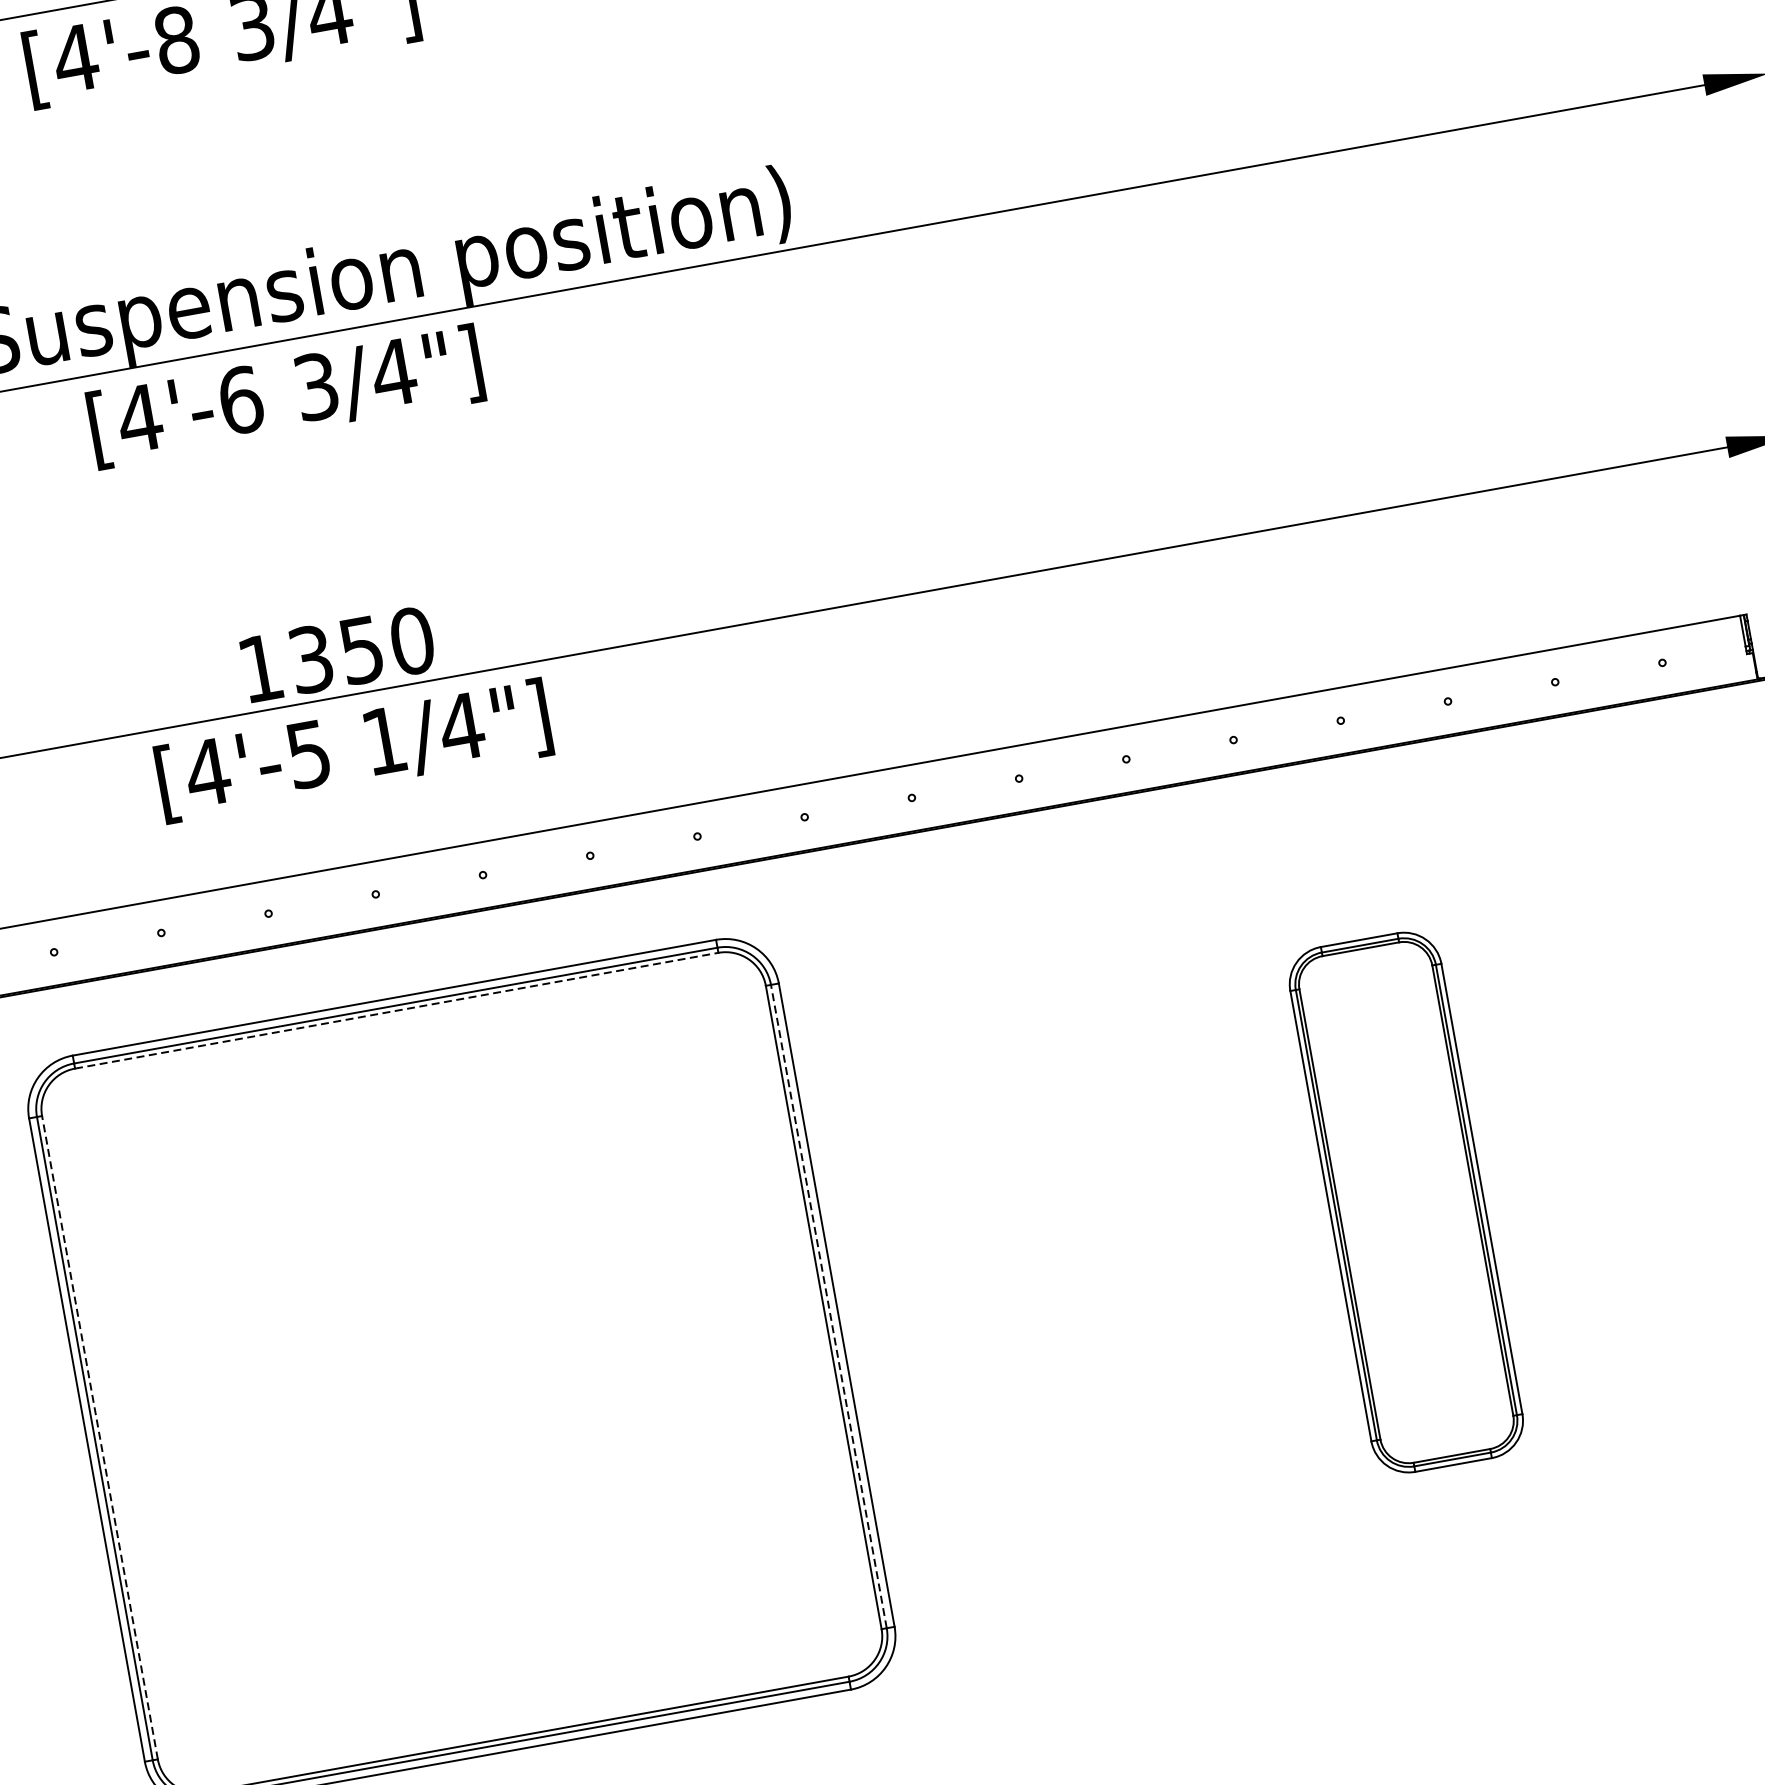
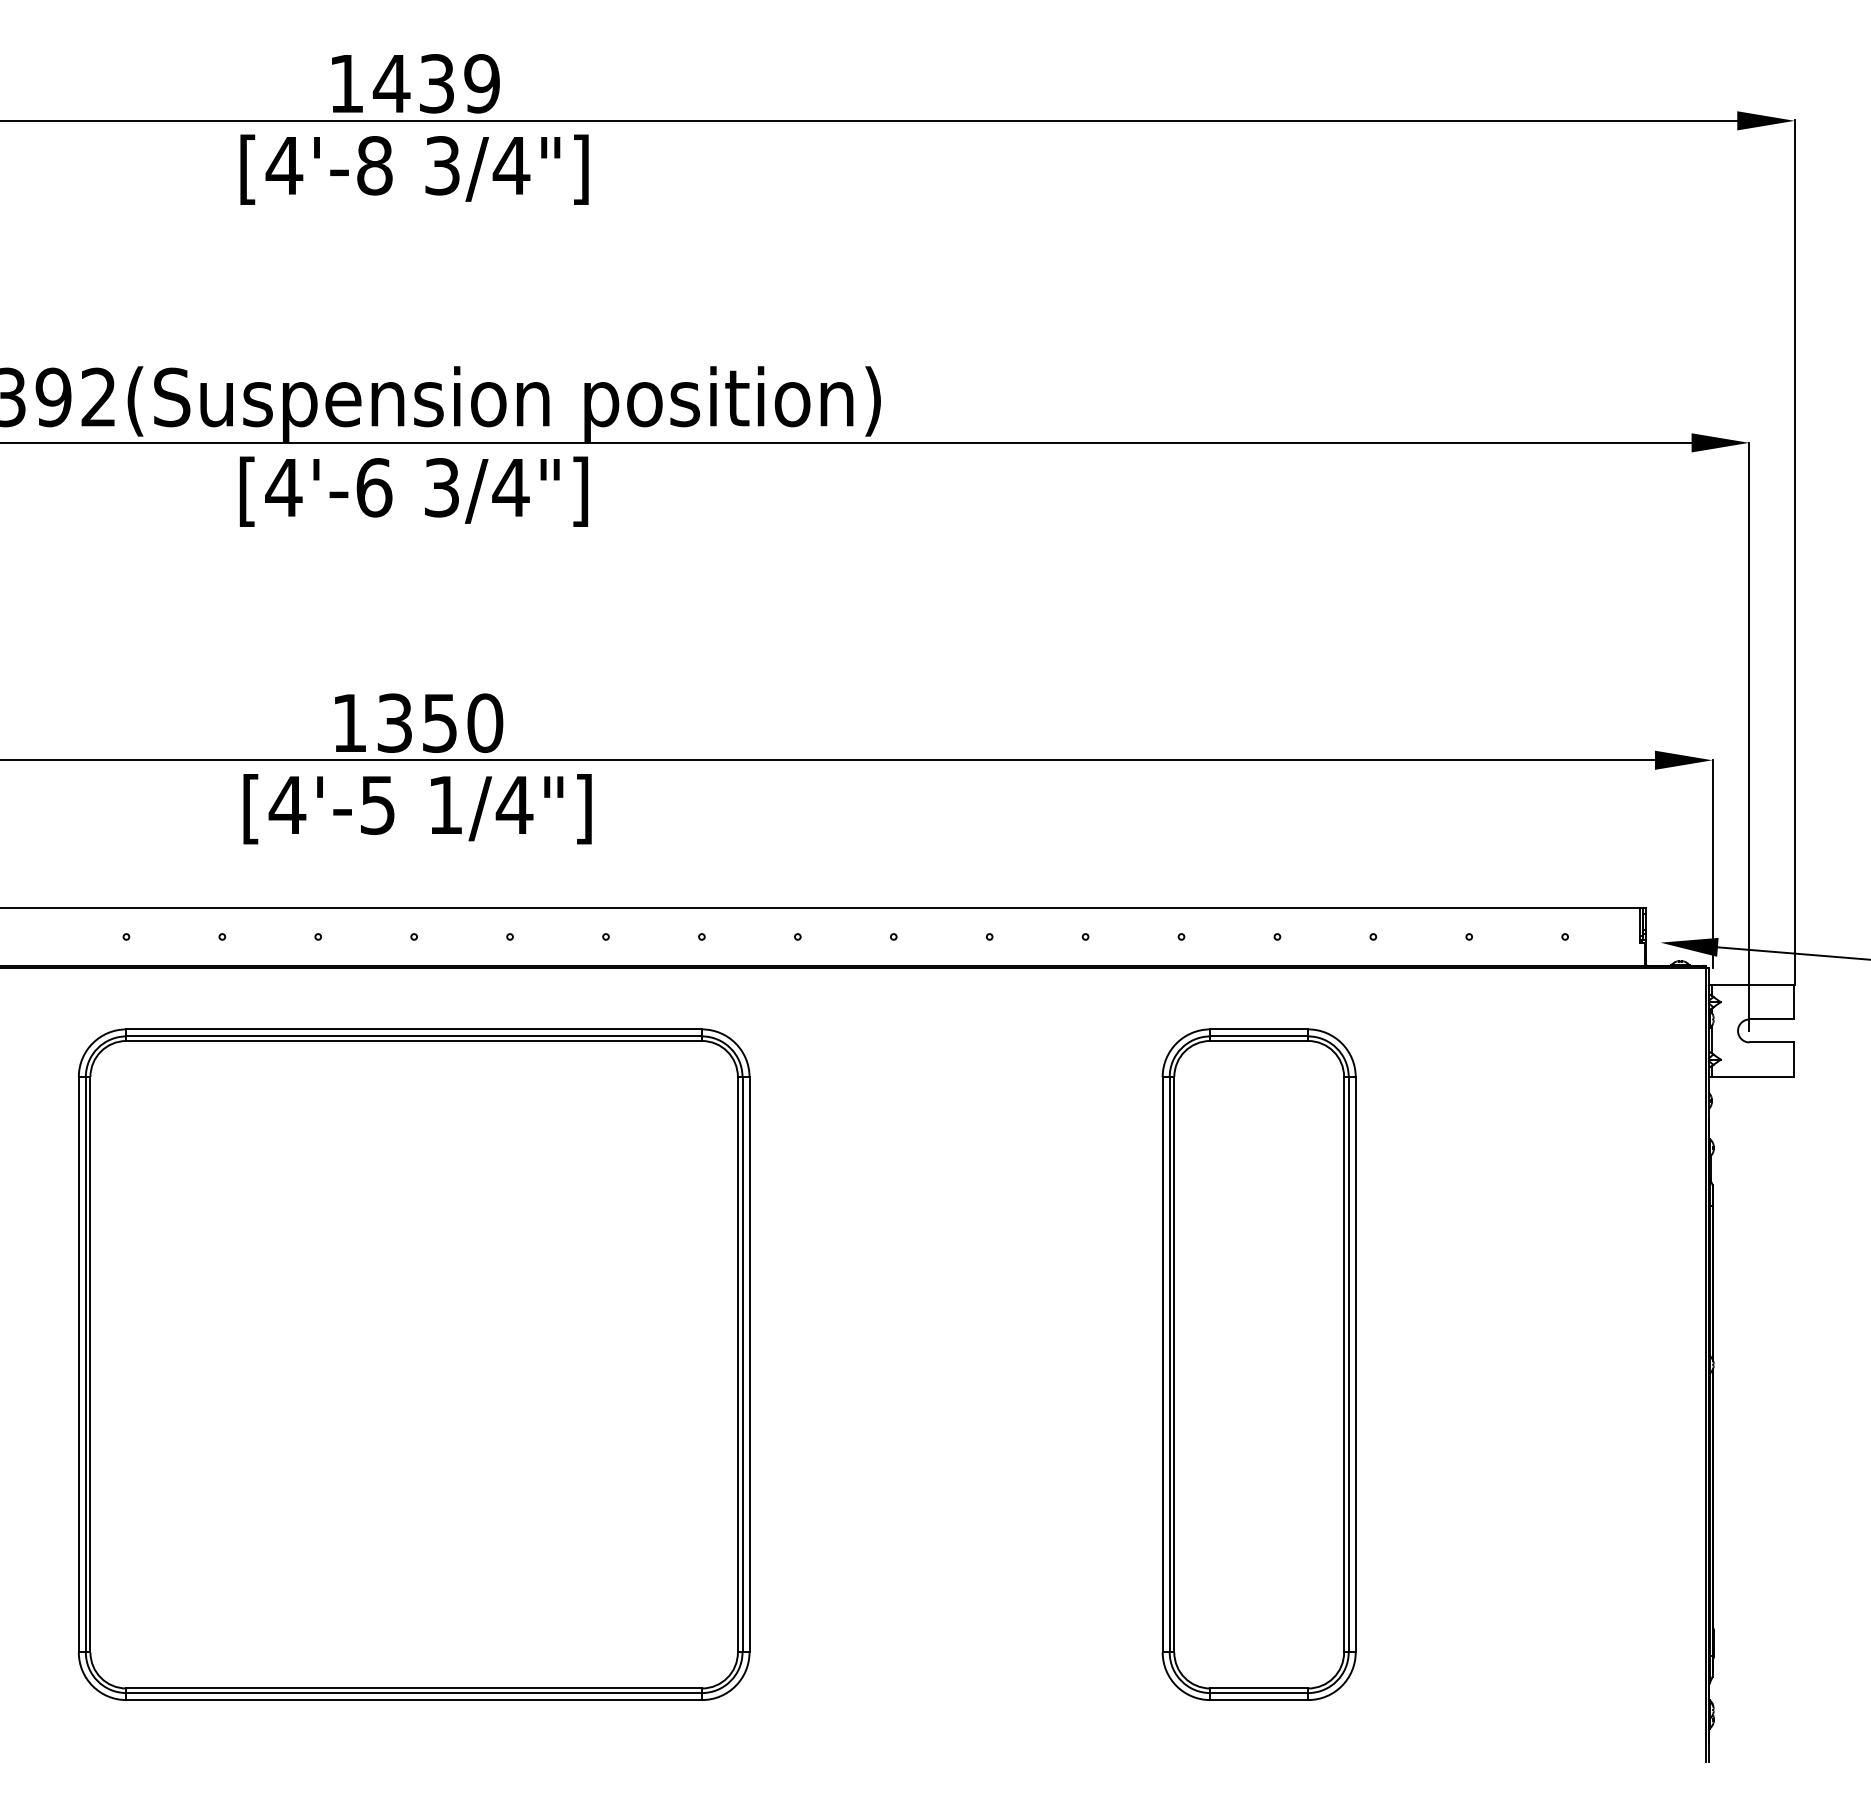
line: (397, 1011) -> (414, 1041), dashed -> solid
part: (1405, 1202) -> (1258, 1364), size x1.43
line: (828, 1306) -> (742, 1364), dashed -> solid
line: (99, 1437) -> (90, 1364), dashed -> solid

